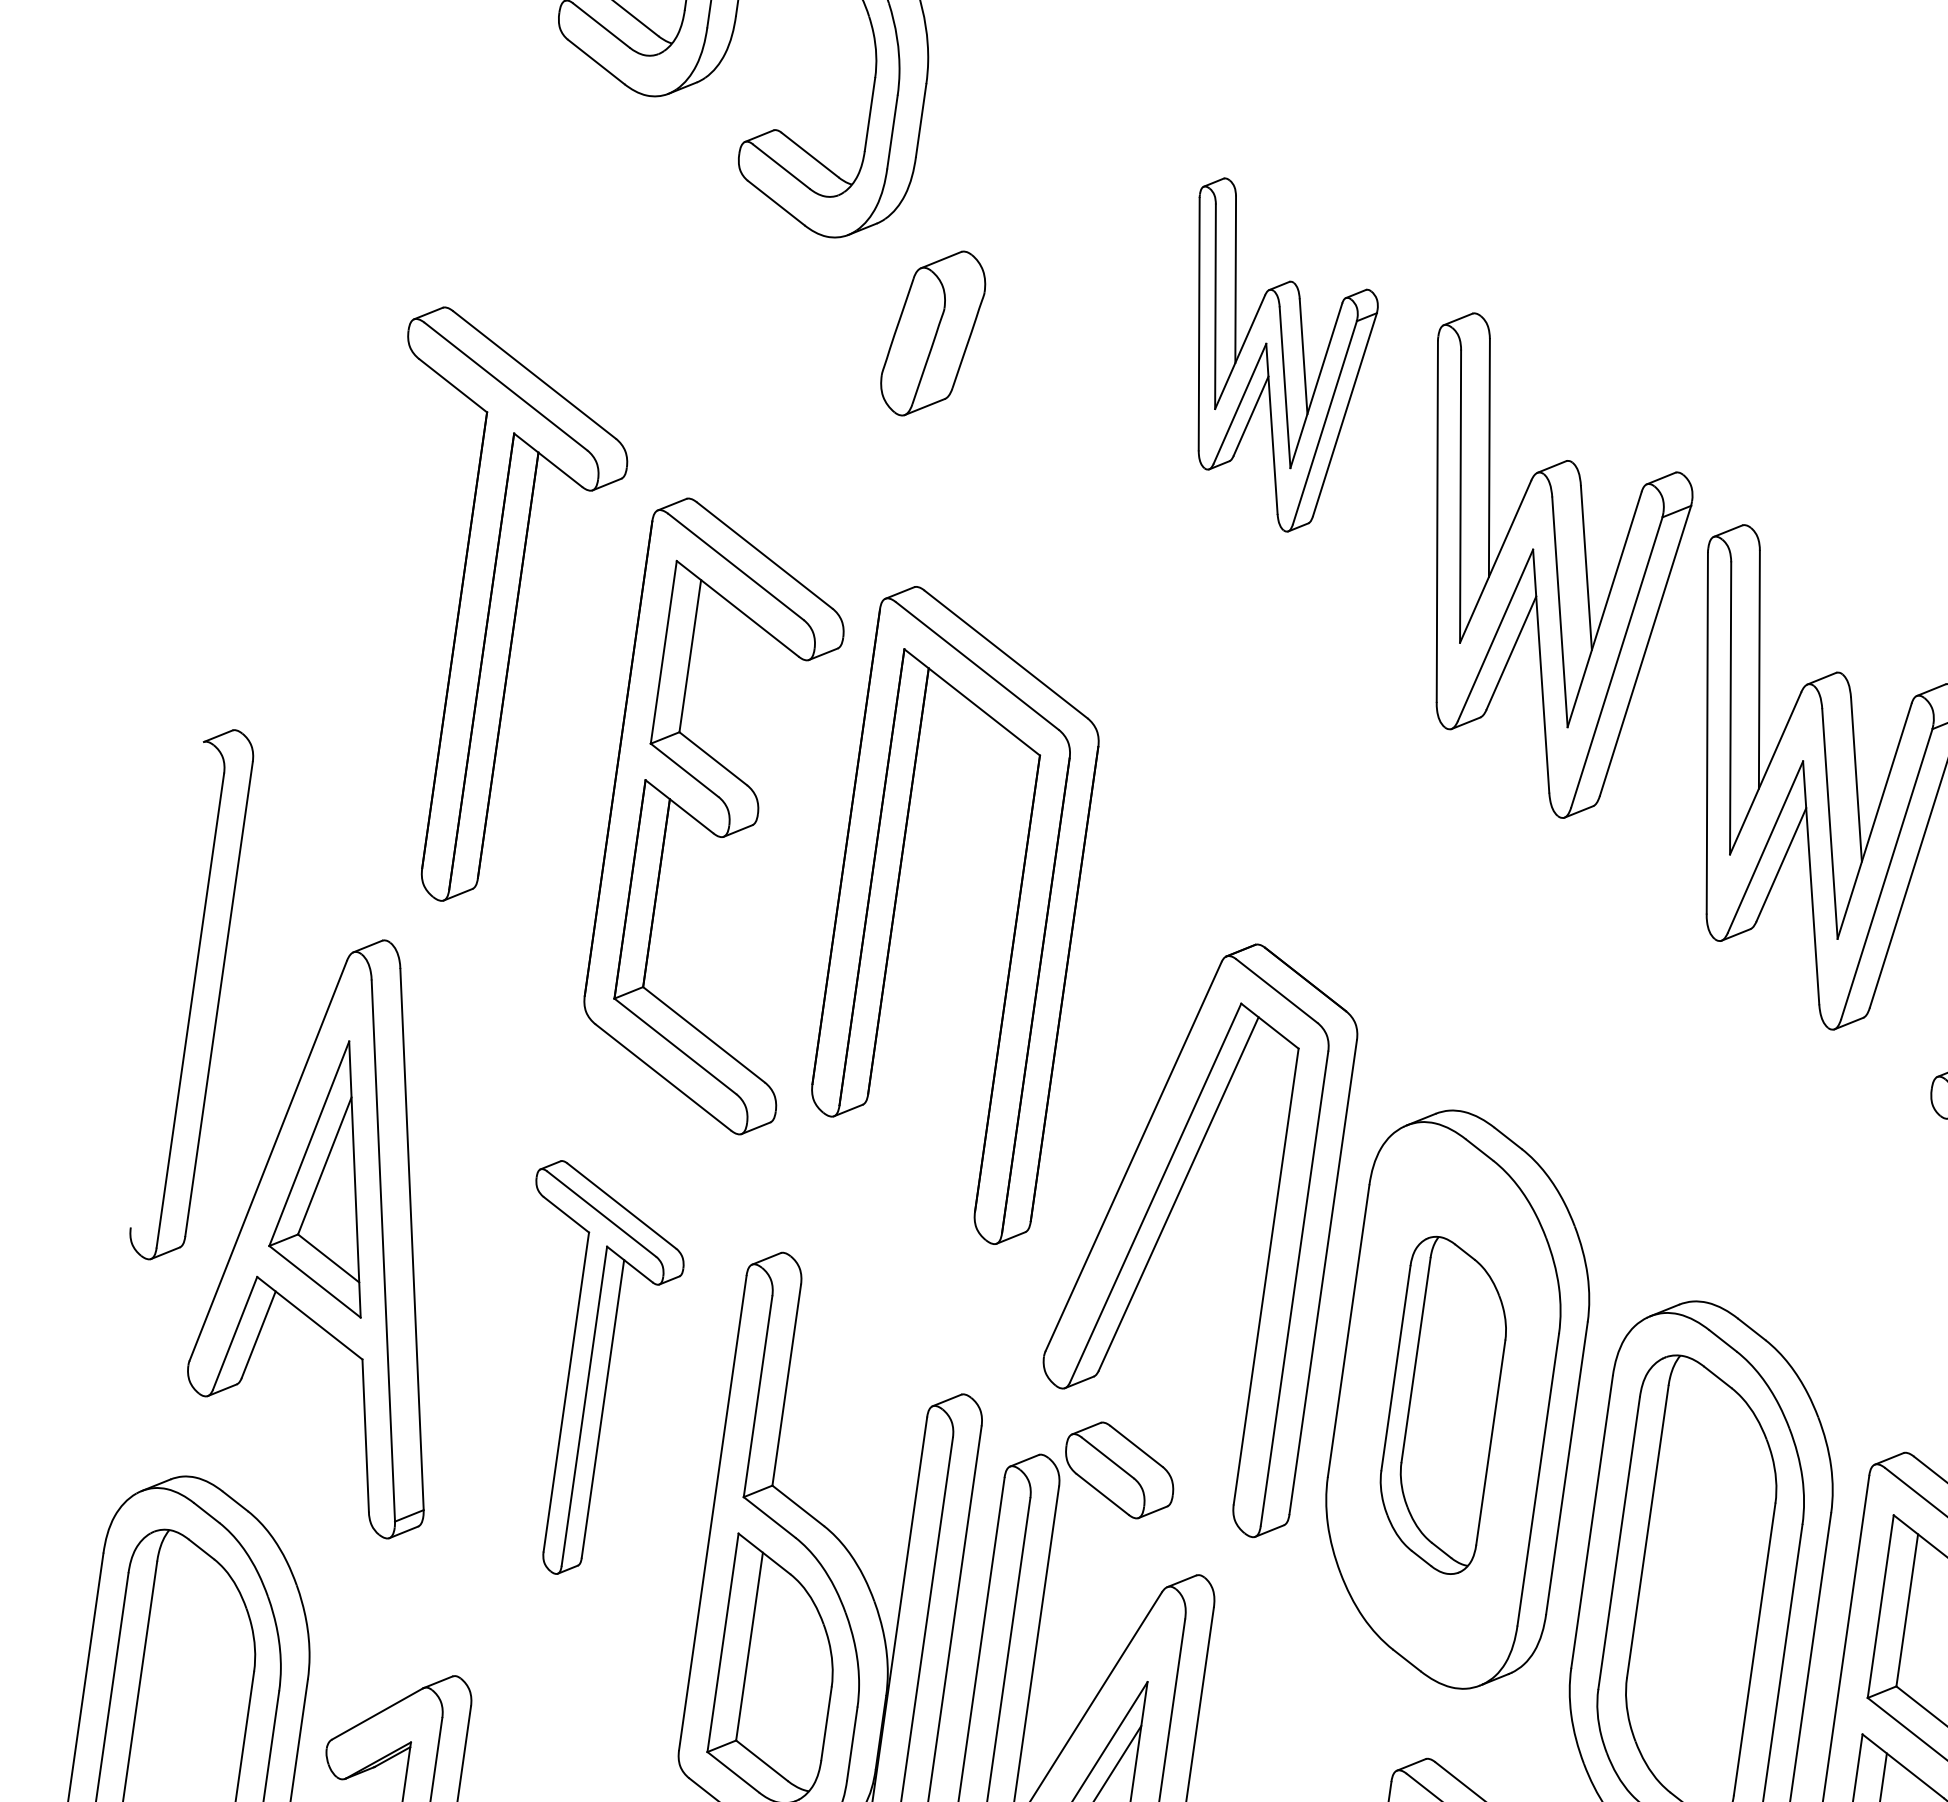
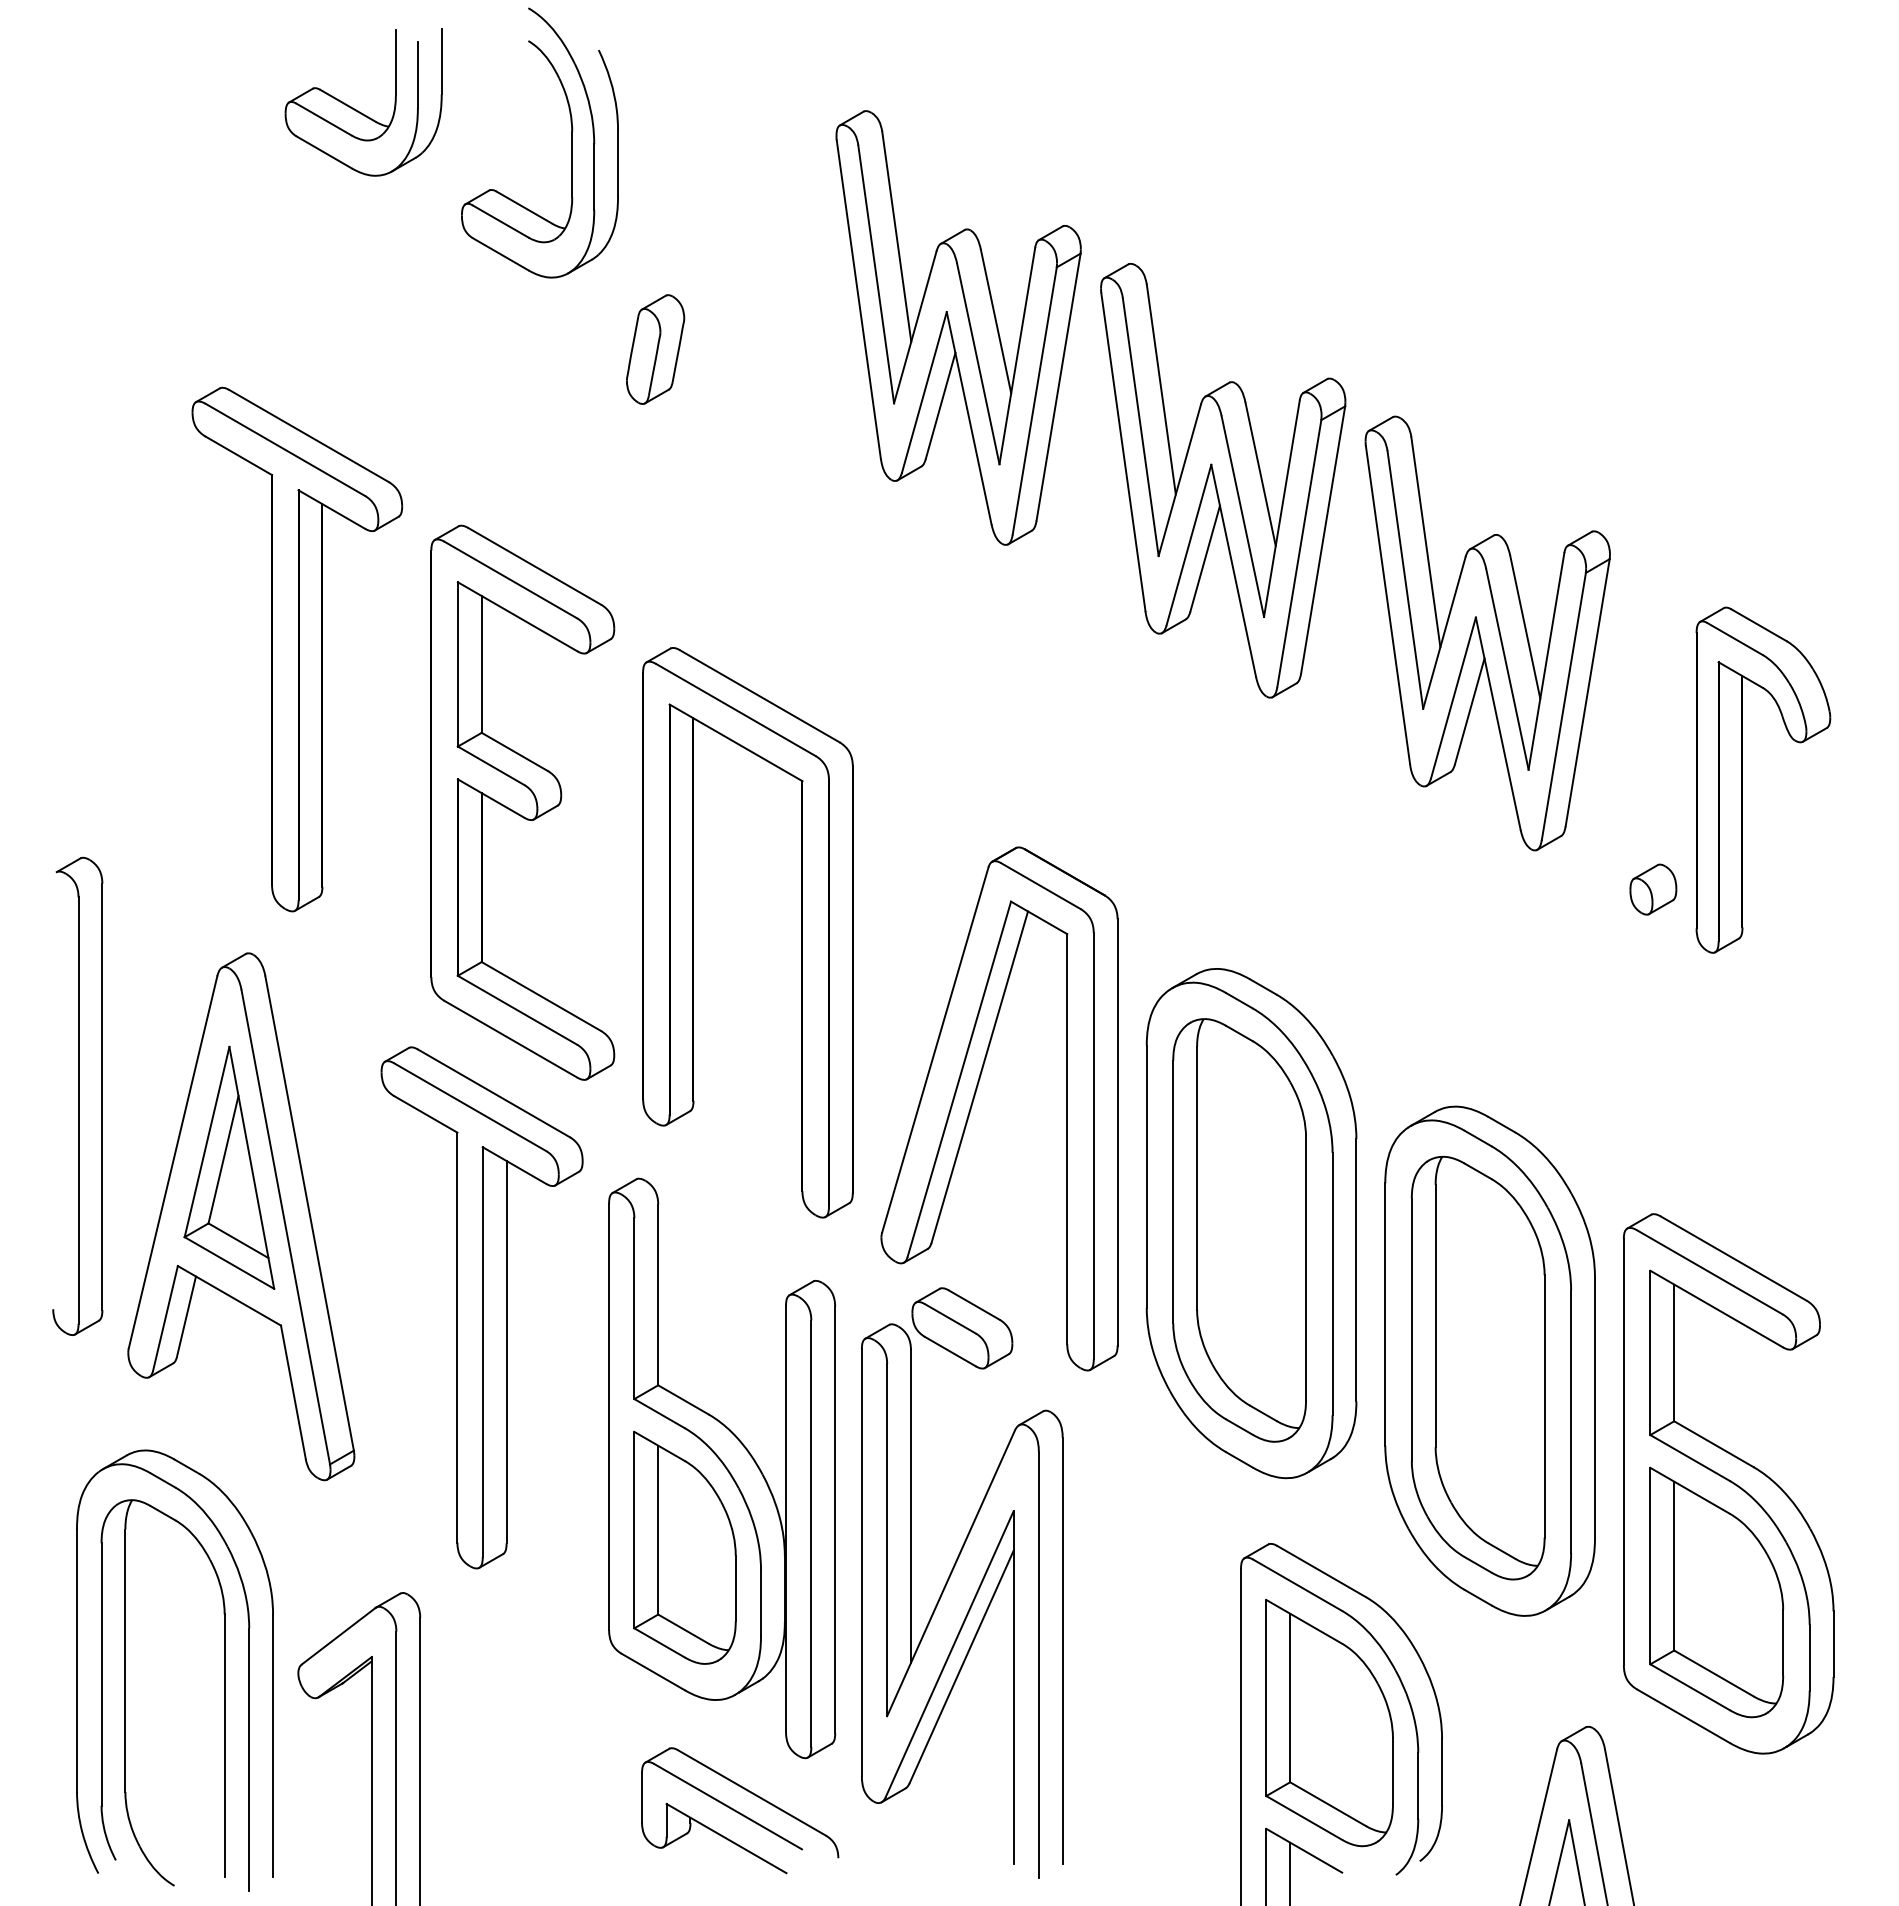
part: (933, 333) -> (655, 349), size x0.71
part: (1273, 356) -> (958, 327), size x1.43
part: (894, 906) -> (693, 932), moved
part: (191, 993) -> (77, 1095), moved
part: (588, 1371) -> (481, 1307), size x1.43
part: (1443, 1405) -> (1239, 1230), size x1.43

